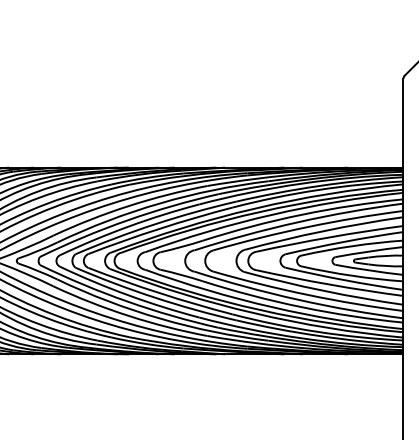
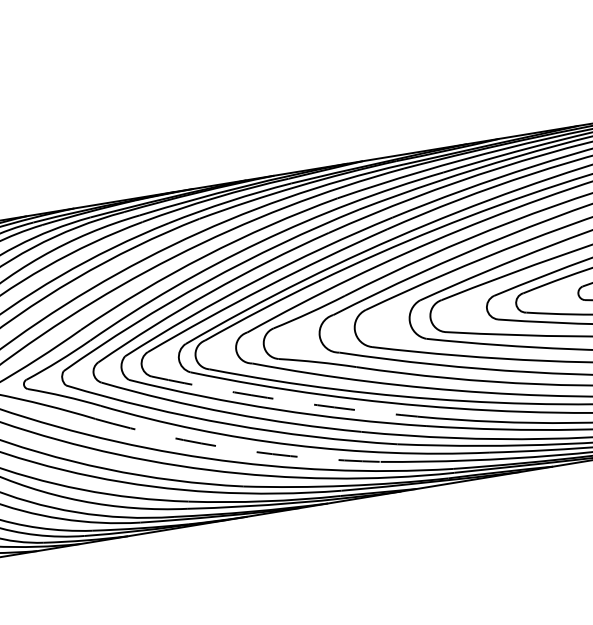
arc: (159, 293) -> (284, 401), solid -> dashed
arc: (128, 315) -> (235, 448), solid -> dashed

